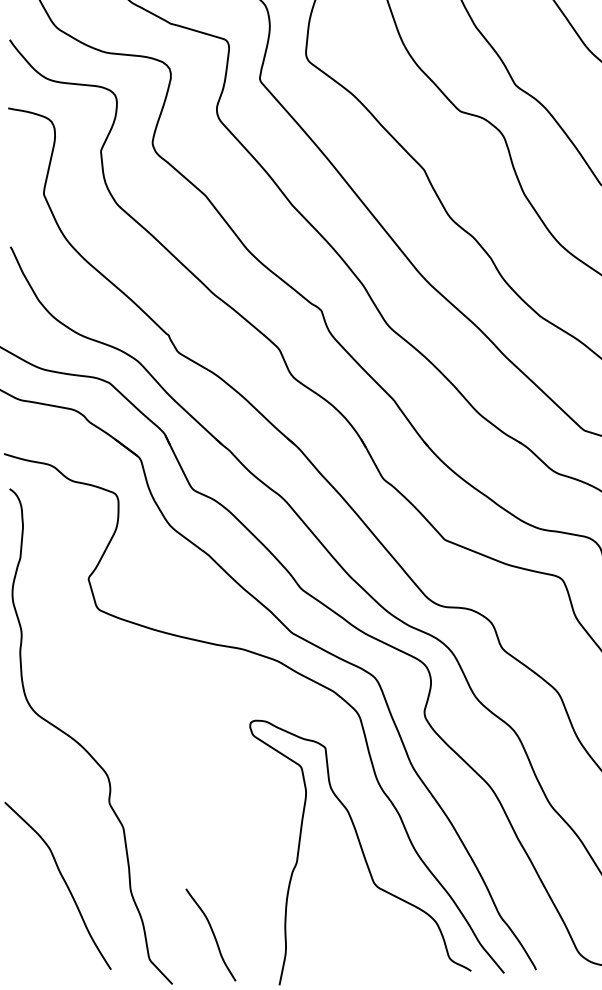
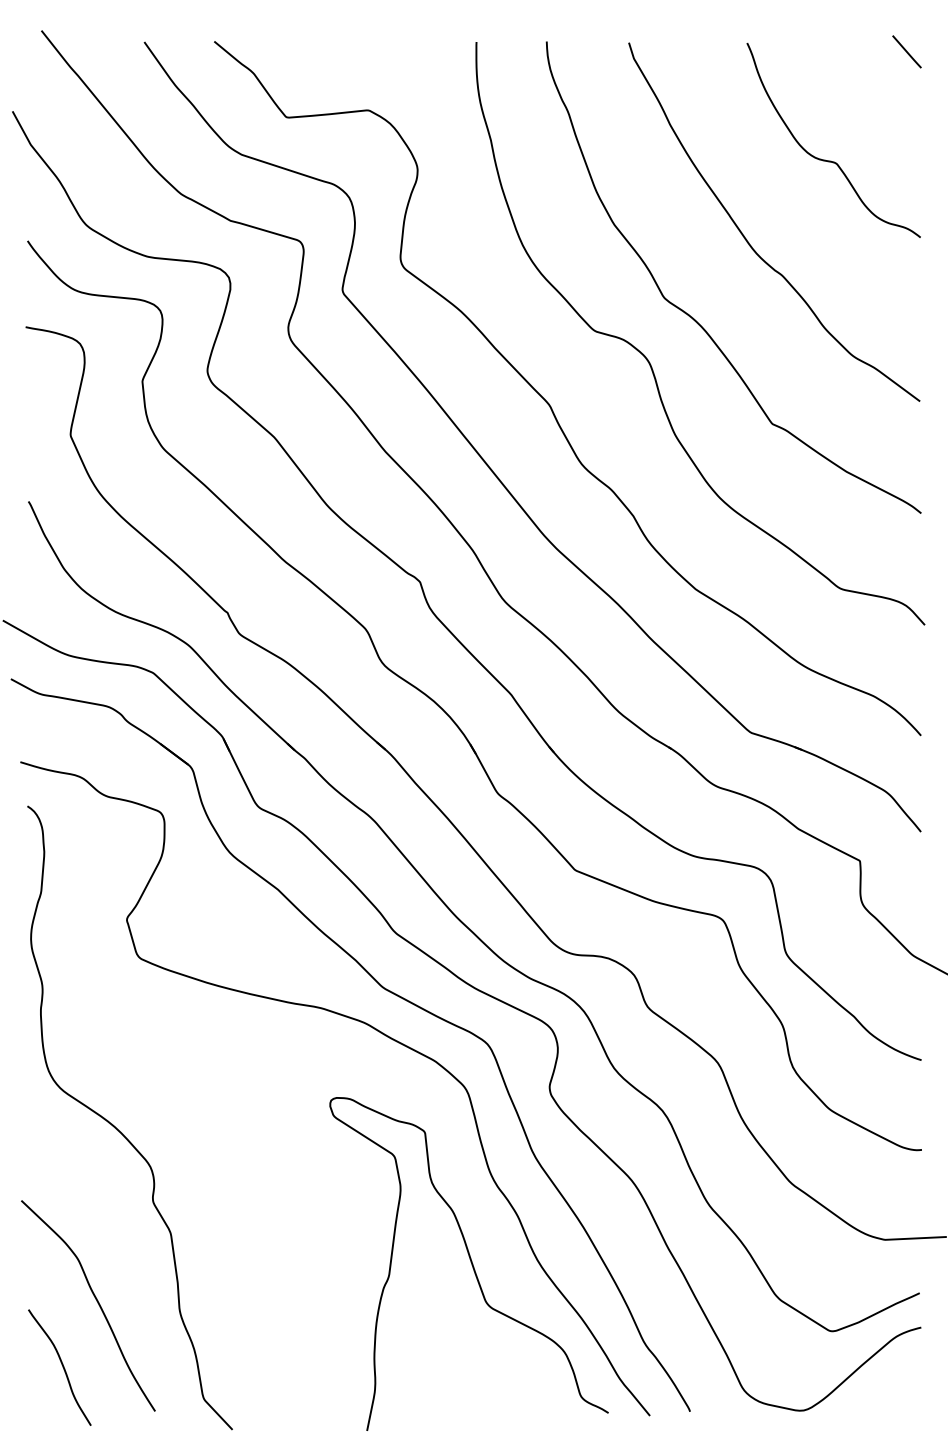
curve: (212, 933) -> (61, 1365), moved

